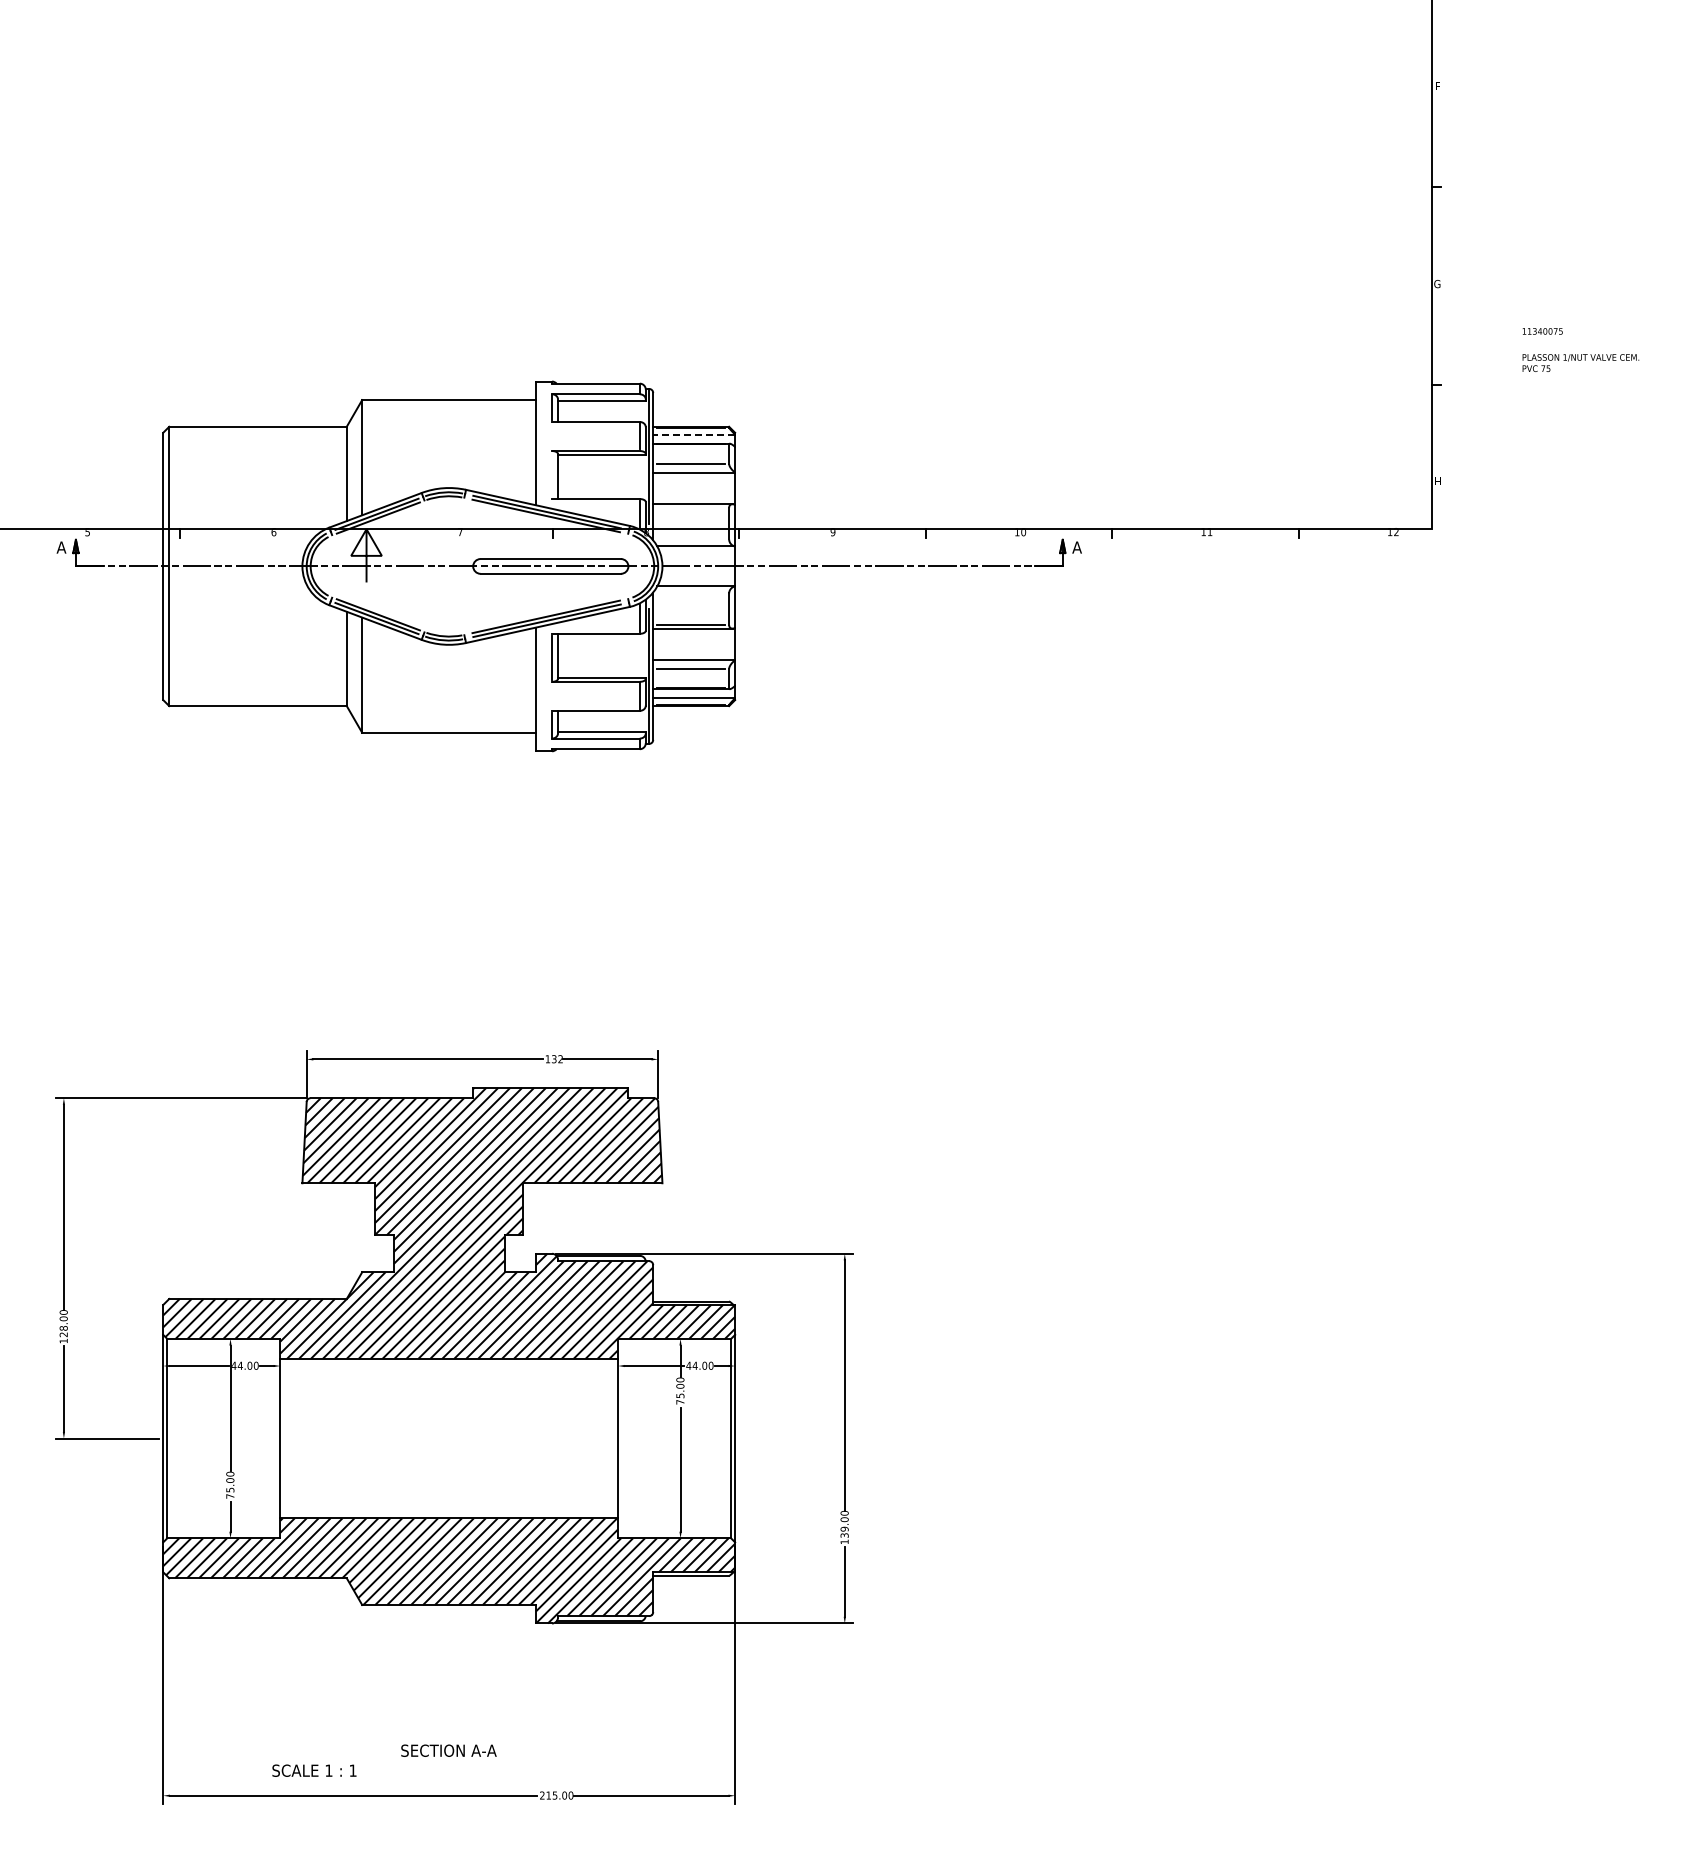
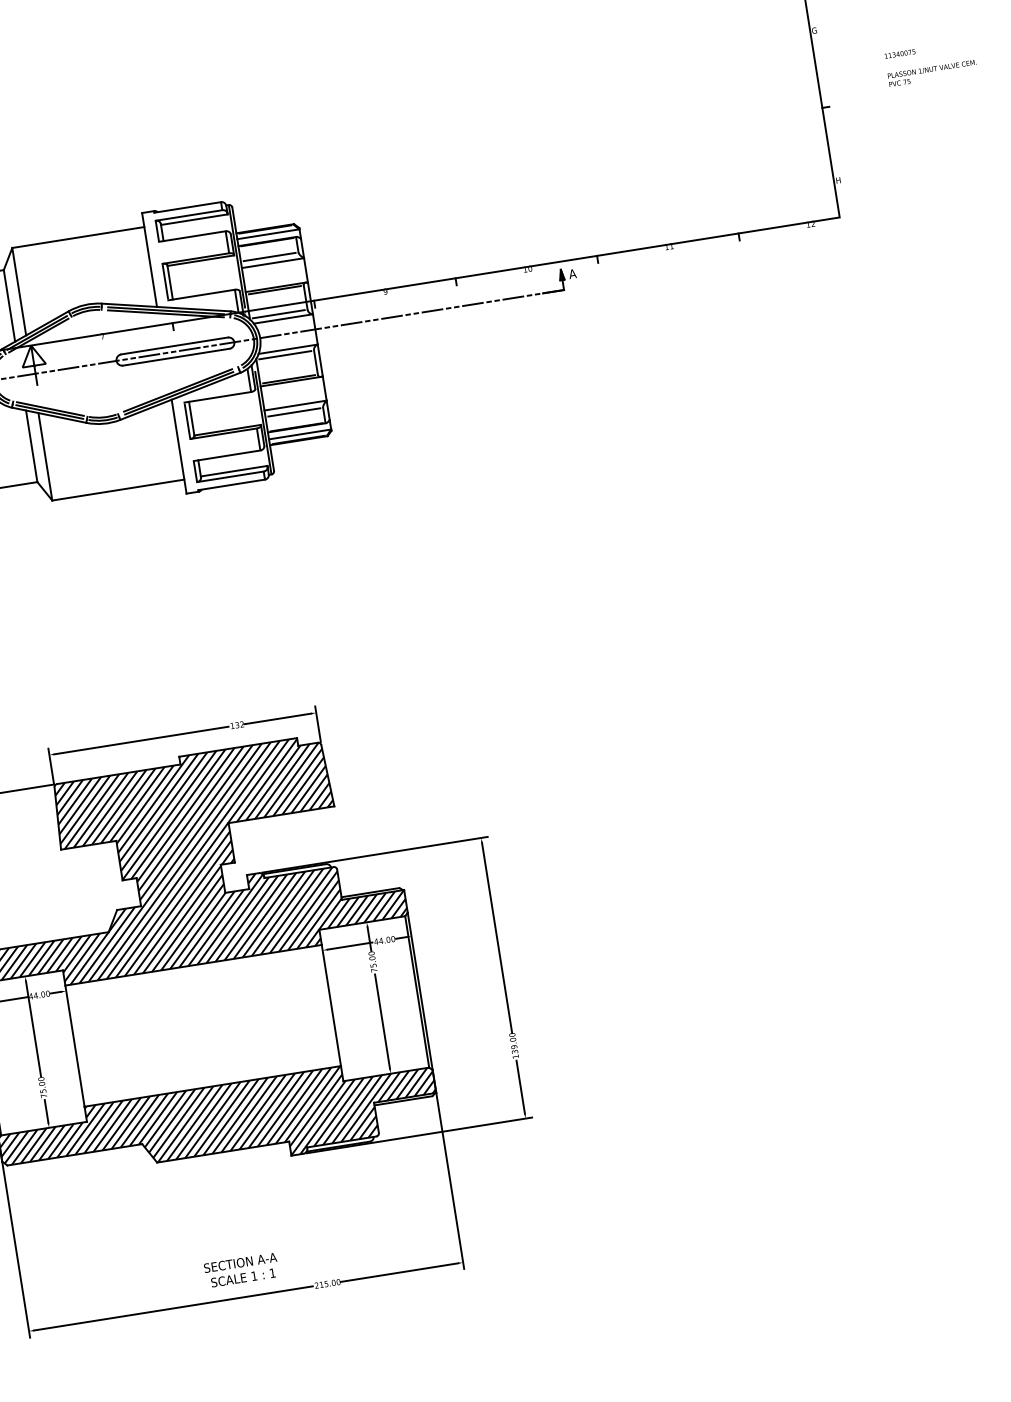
line: (694, 434) -> (268, 234), dashed -> solid
line: (552, 474) -> (165, 281), added
line: (691, 507) -> (275, 289), added
line: (691, 539) -> (279, 314), added
line: (691, 593) -> (285, 355), added
text: (314, 1770) -> (243, 1277), moved

